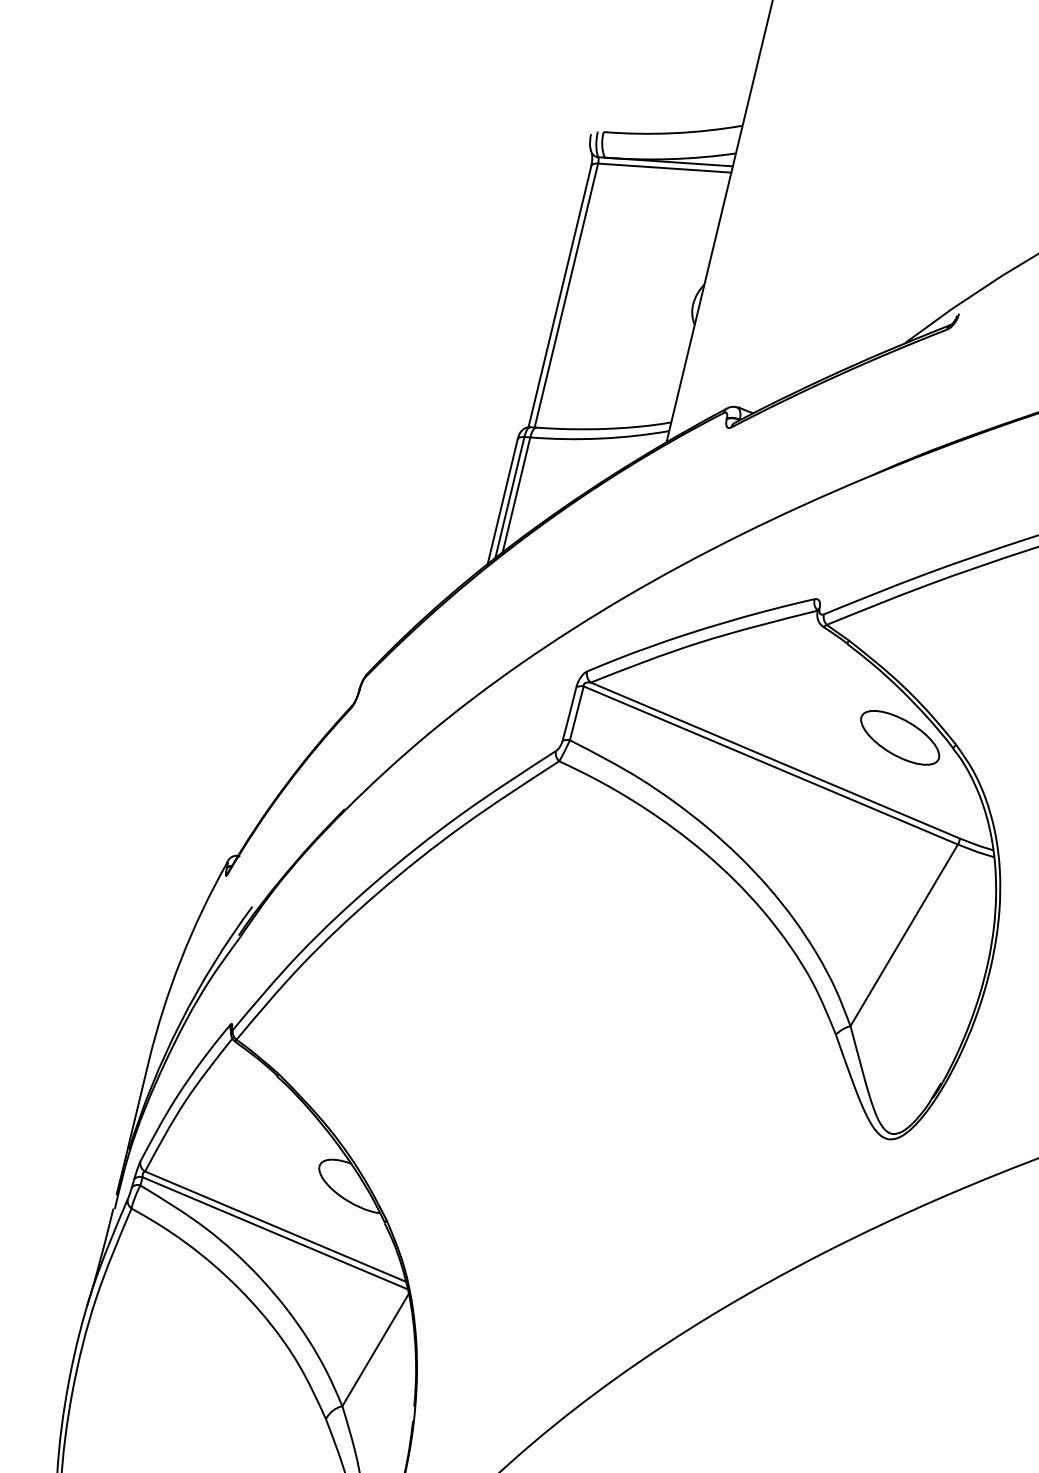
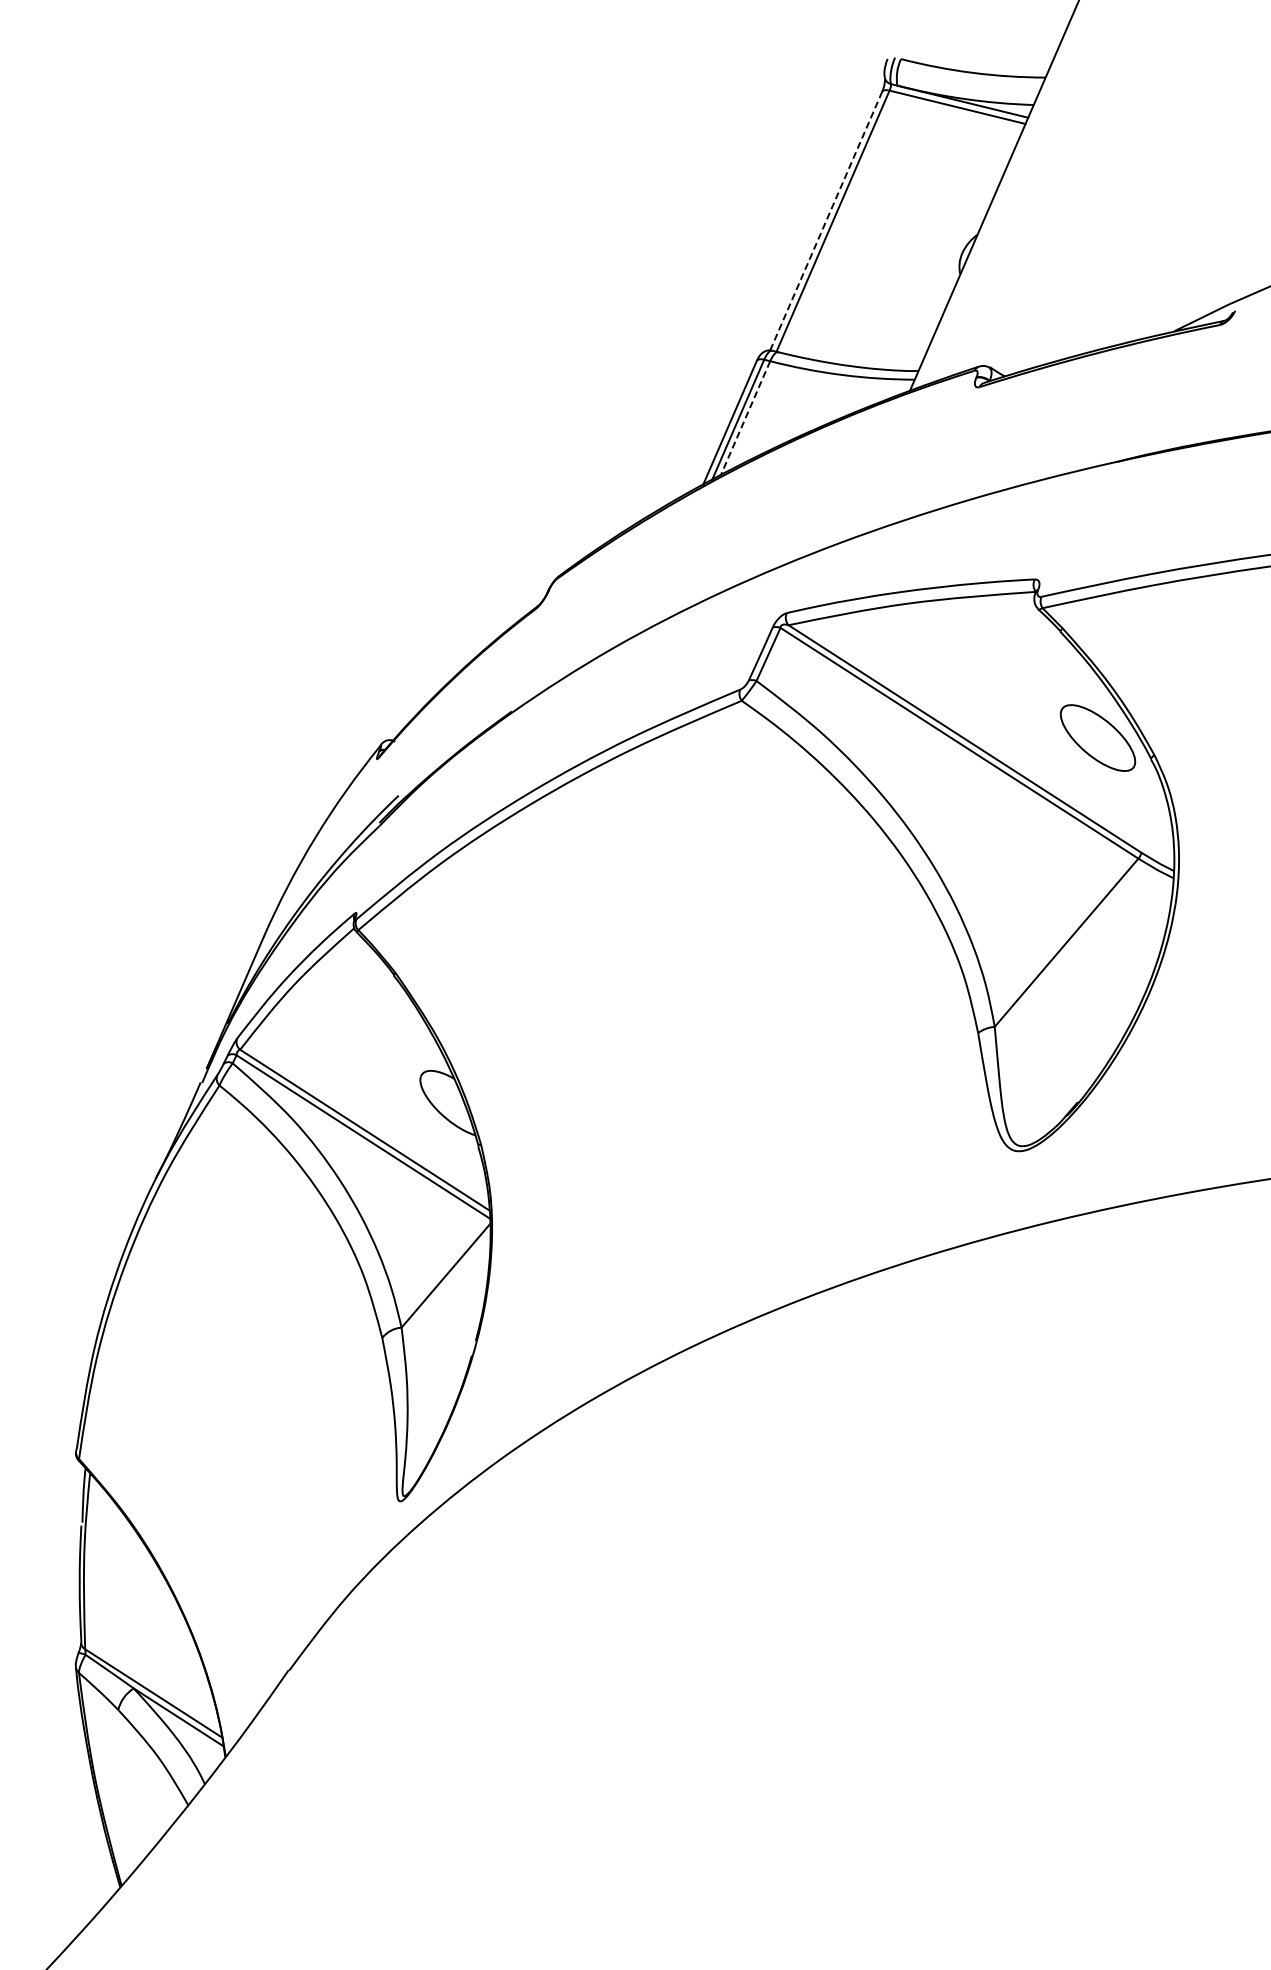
line: (560, 296) -> (826, 221), solid -> dashed
line: (516, 495) -> (745, 418), solid -> dashed

